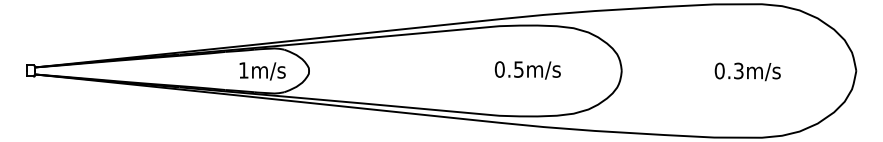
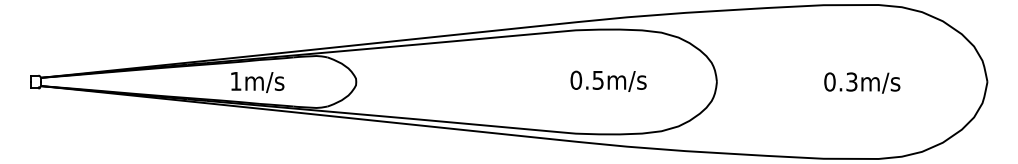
text: (262, 71) -> (257, 82), moved

